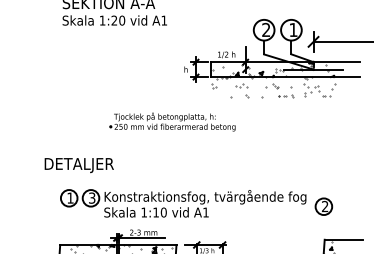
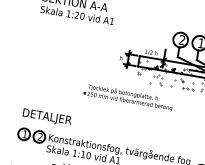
part: (172, 121) -> (128, 96), moved
text: (78, 165) -> (46, 117), moved
text: (92, 198) -> (40, 137), 3 -> 2

